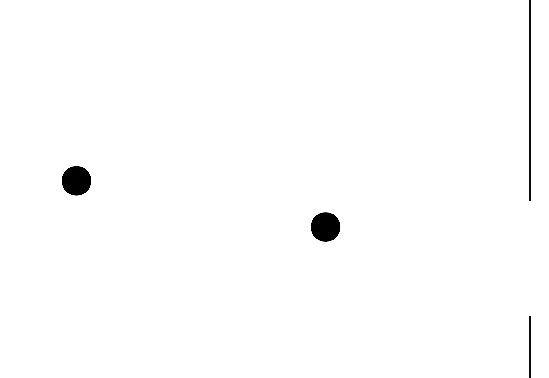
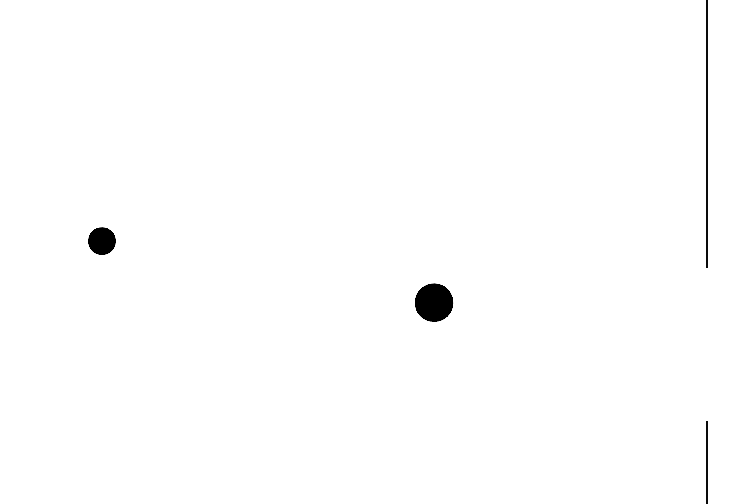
part: (76, 180) -> (102, 240), size x0.7

